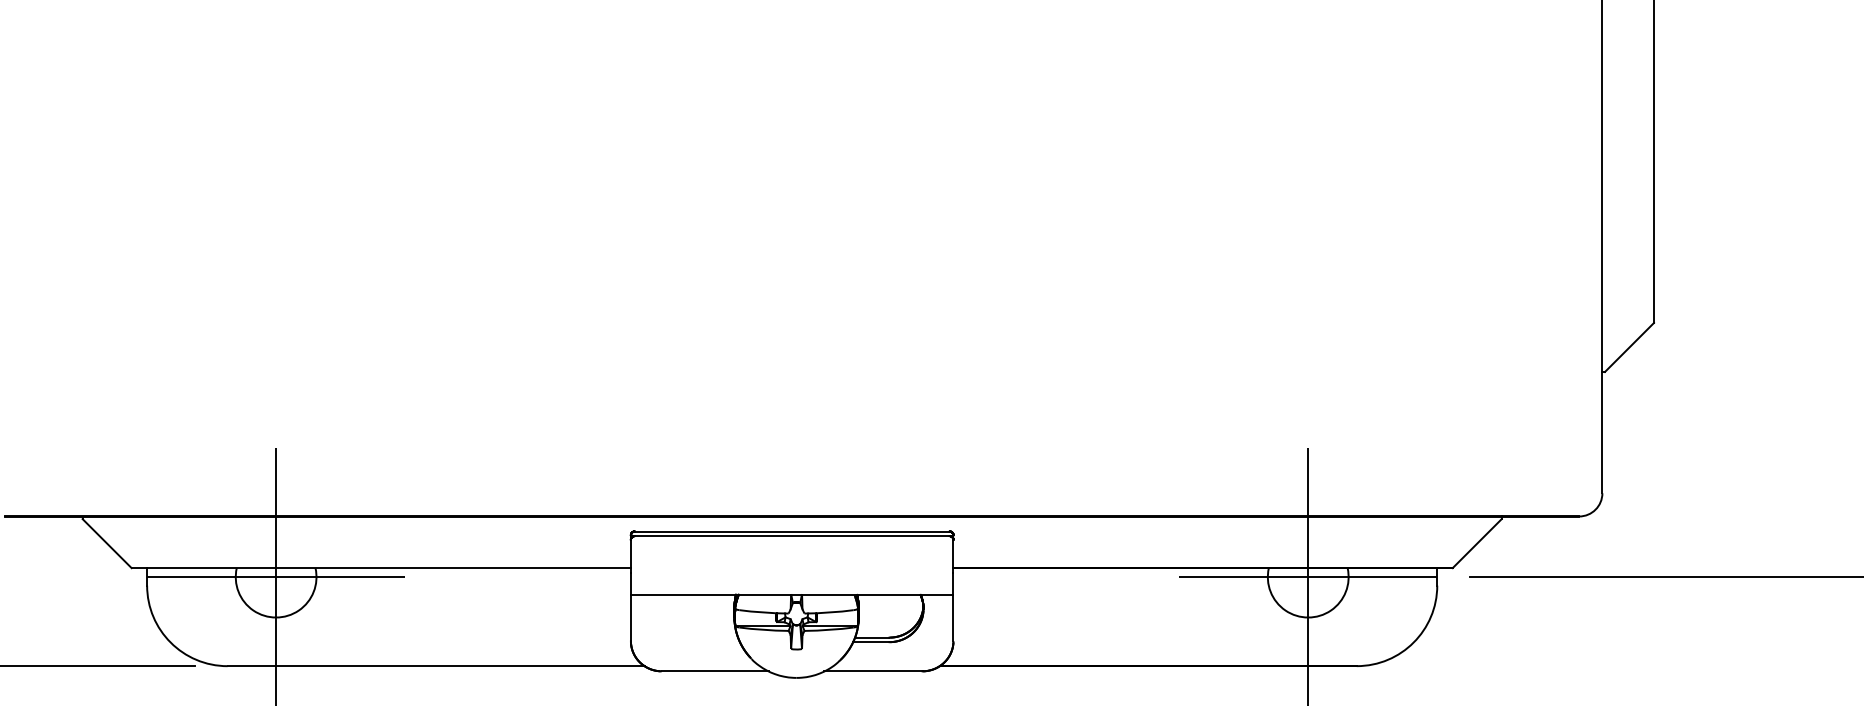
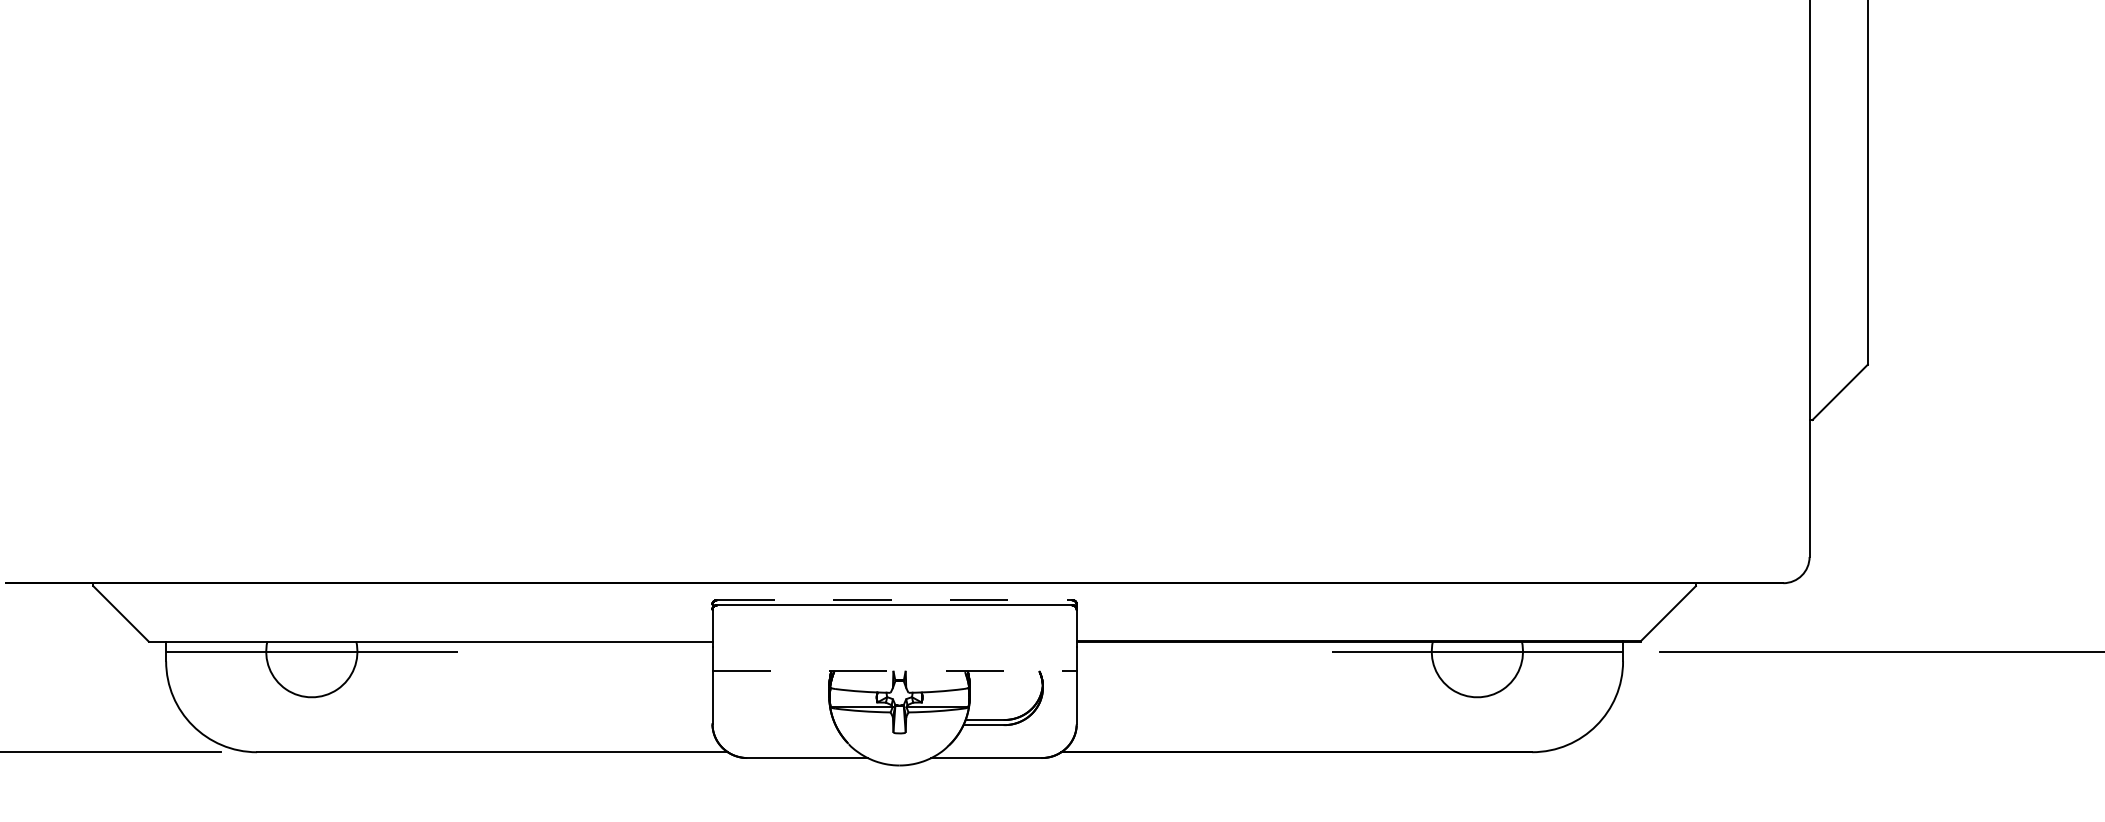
line: (792, 531) -> (894, 600), solid -> dashed
line: (276, 577) -> (312, 652), removed
line: (1308, 577) -> (1477, 652), removed
line: (792, 594) -> (894, 671), solid -> dashed

